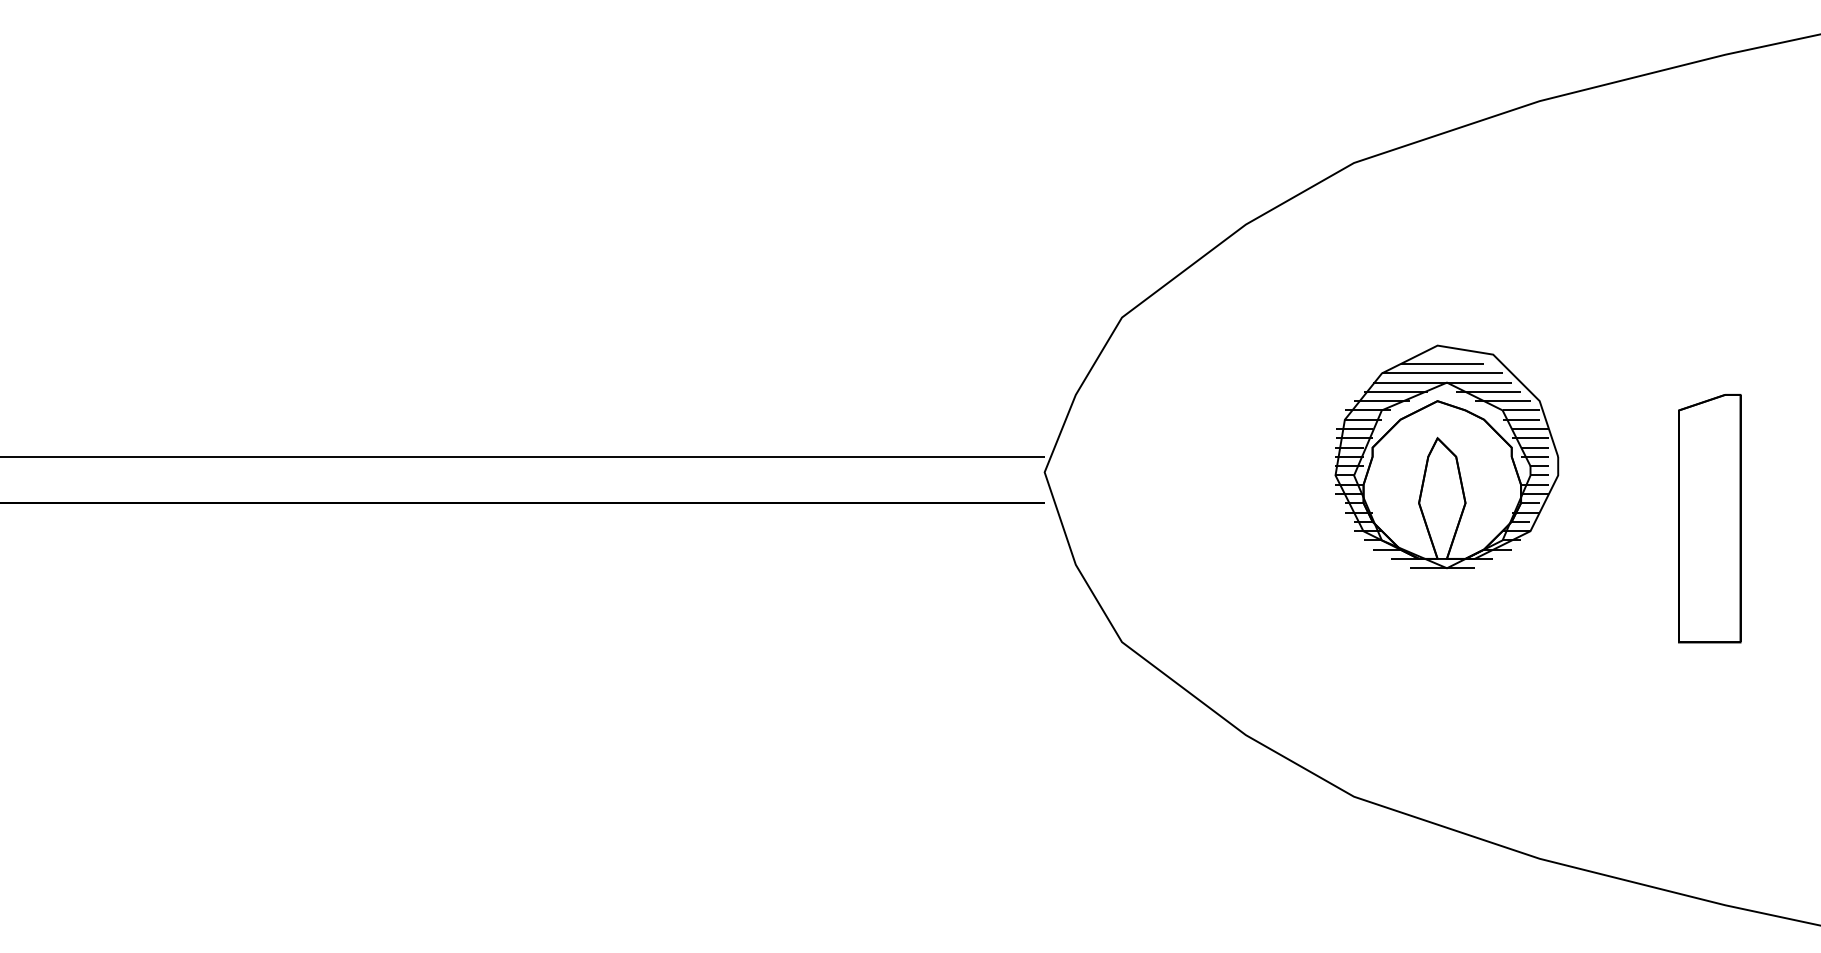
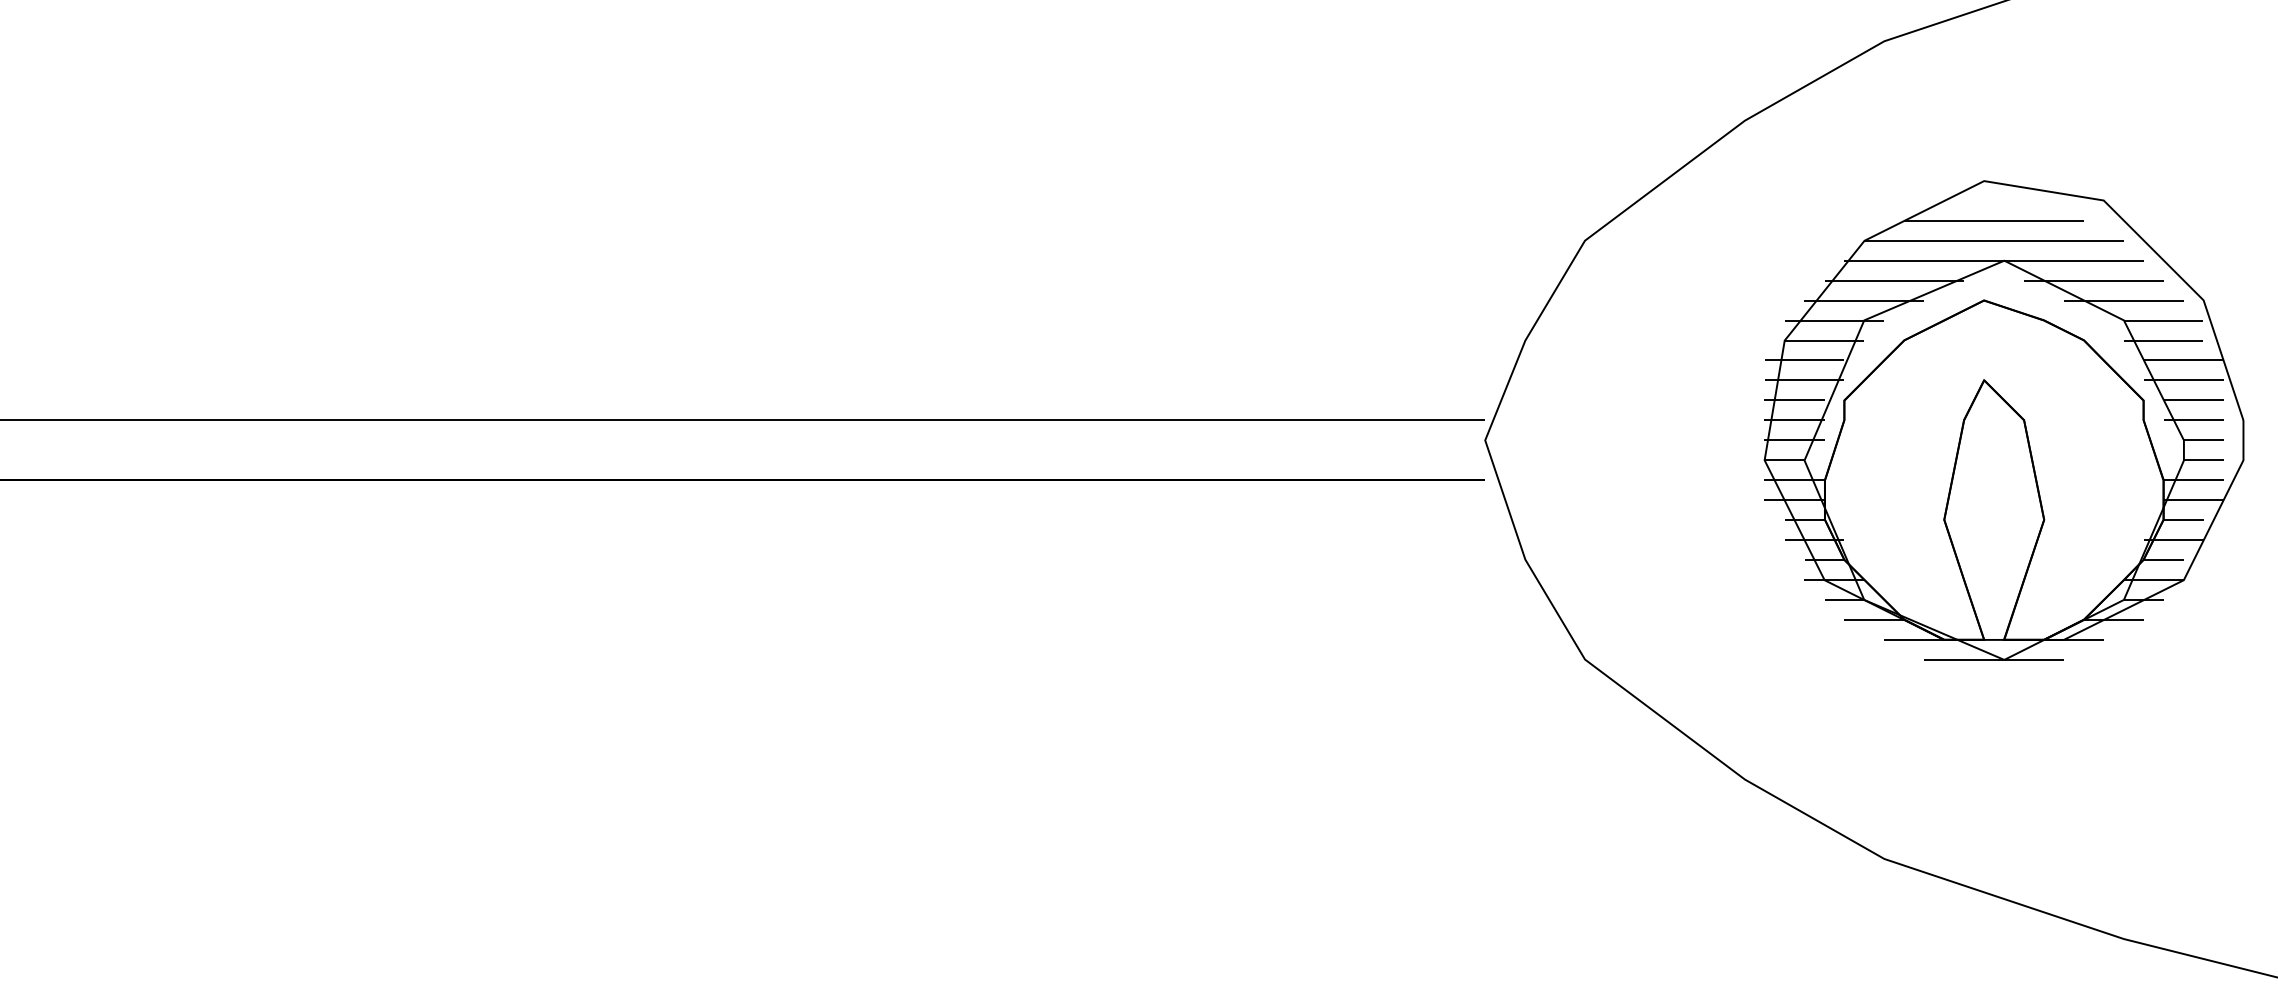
part: (1446, 456) -> (2003, 419), size x1.67

